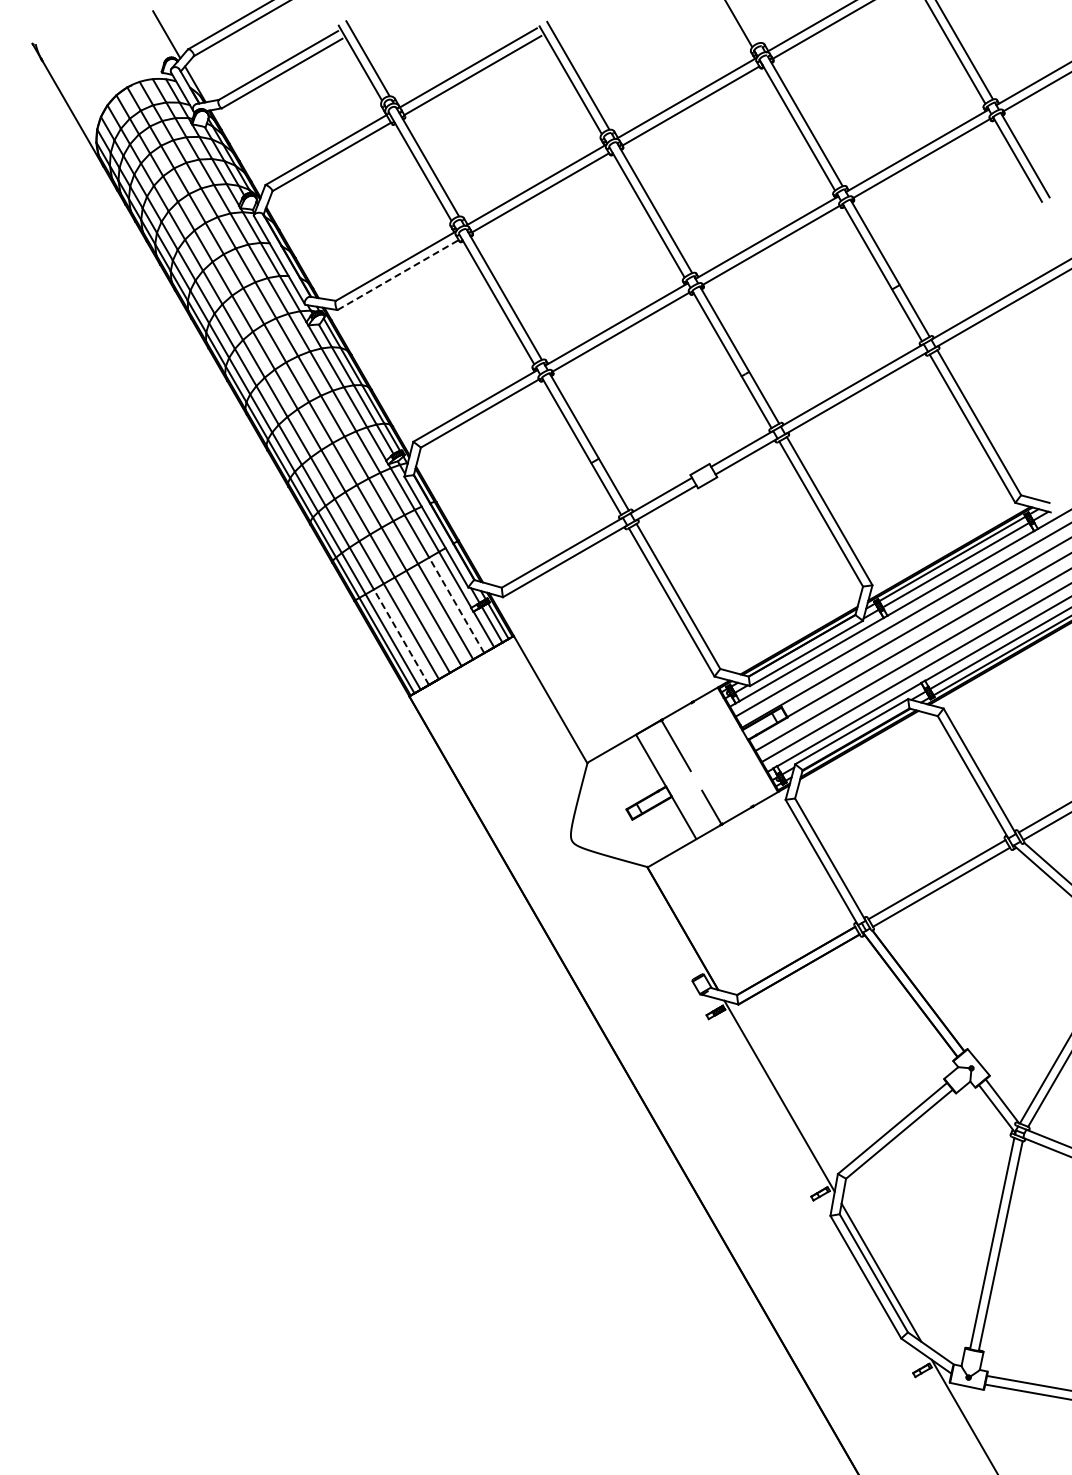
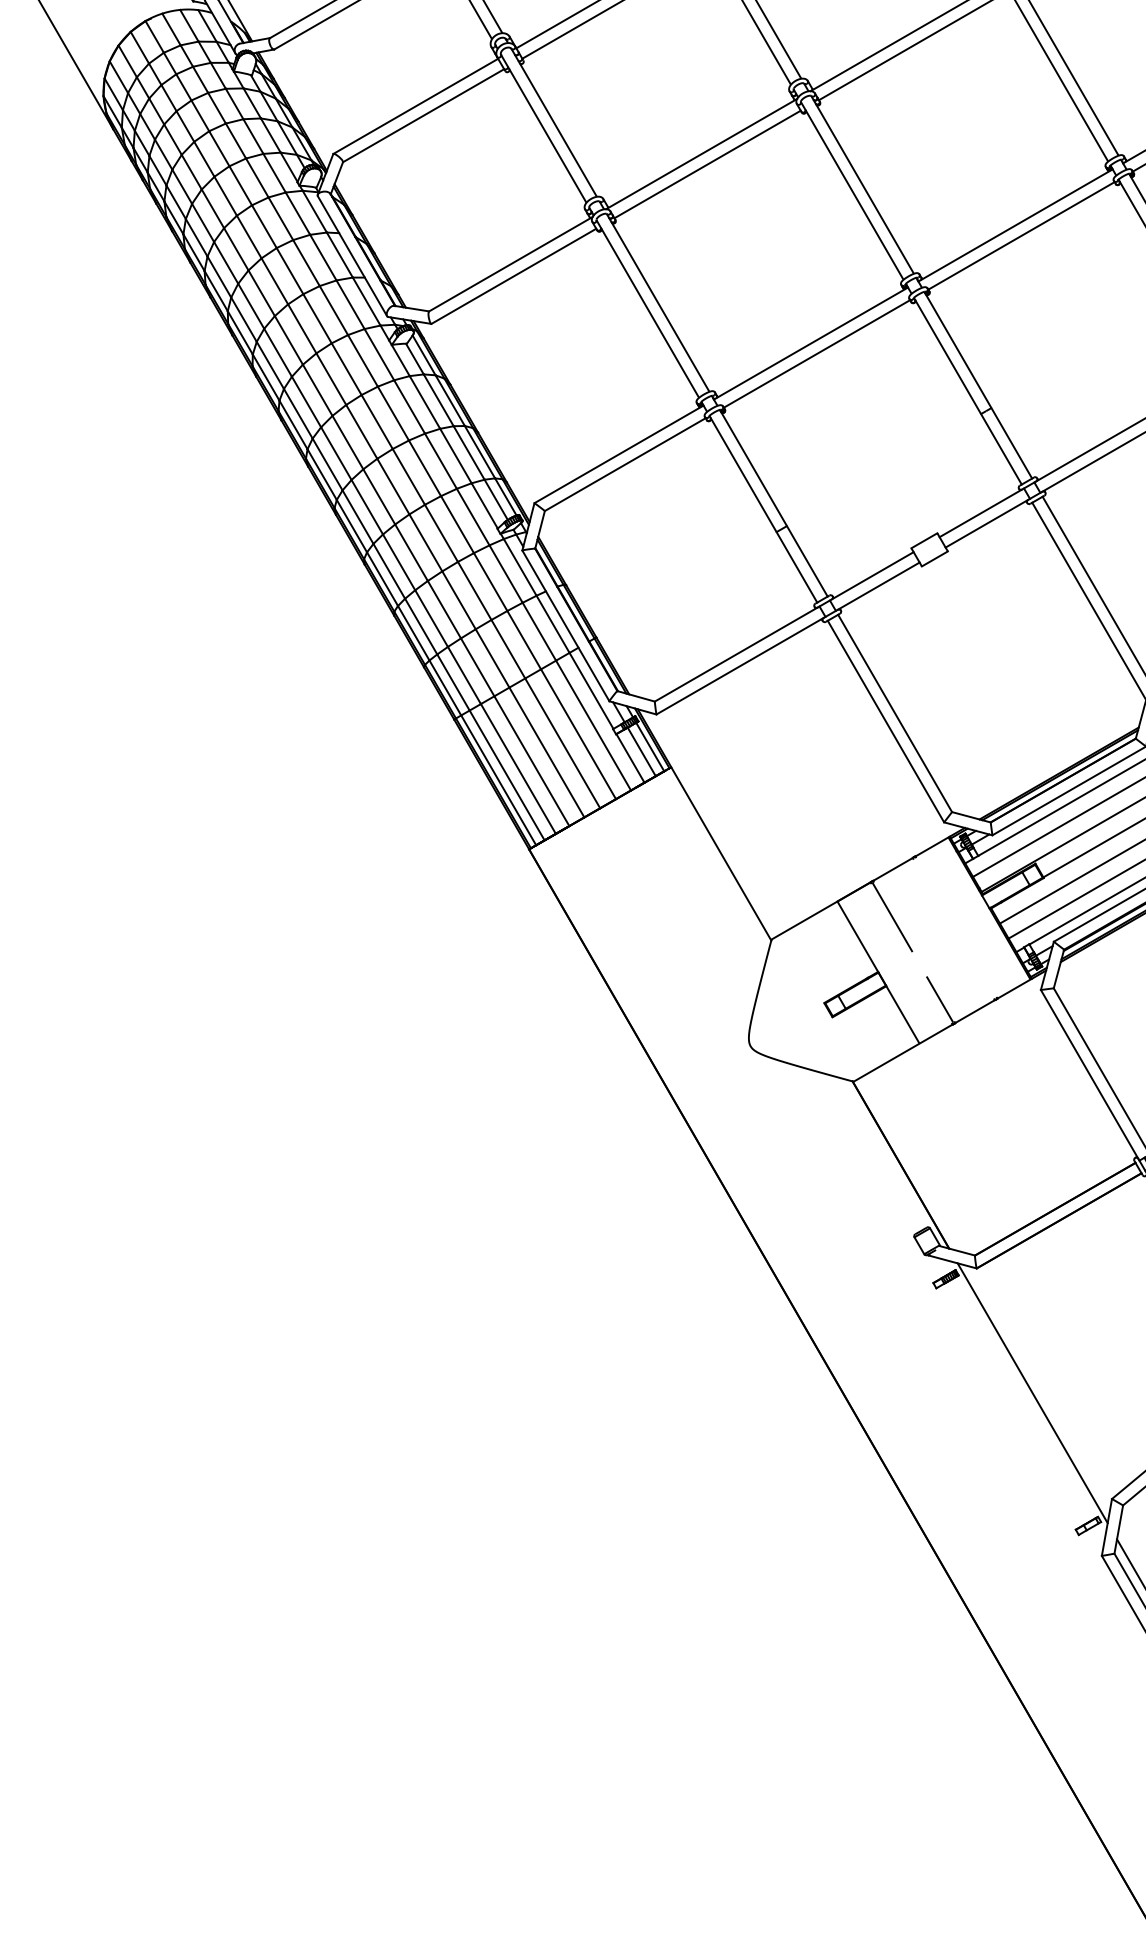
line: (398, 275) -> (514, 276), dashed -> solid
line: (456, 604) -> (593, 724), dashed -> solid
line: (401, 636) -> (518, 767), dashed -> solid

